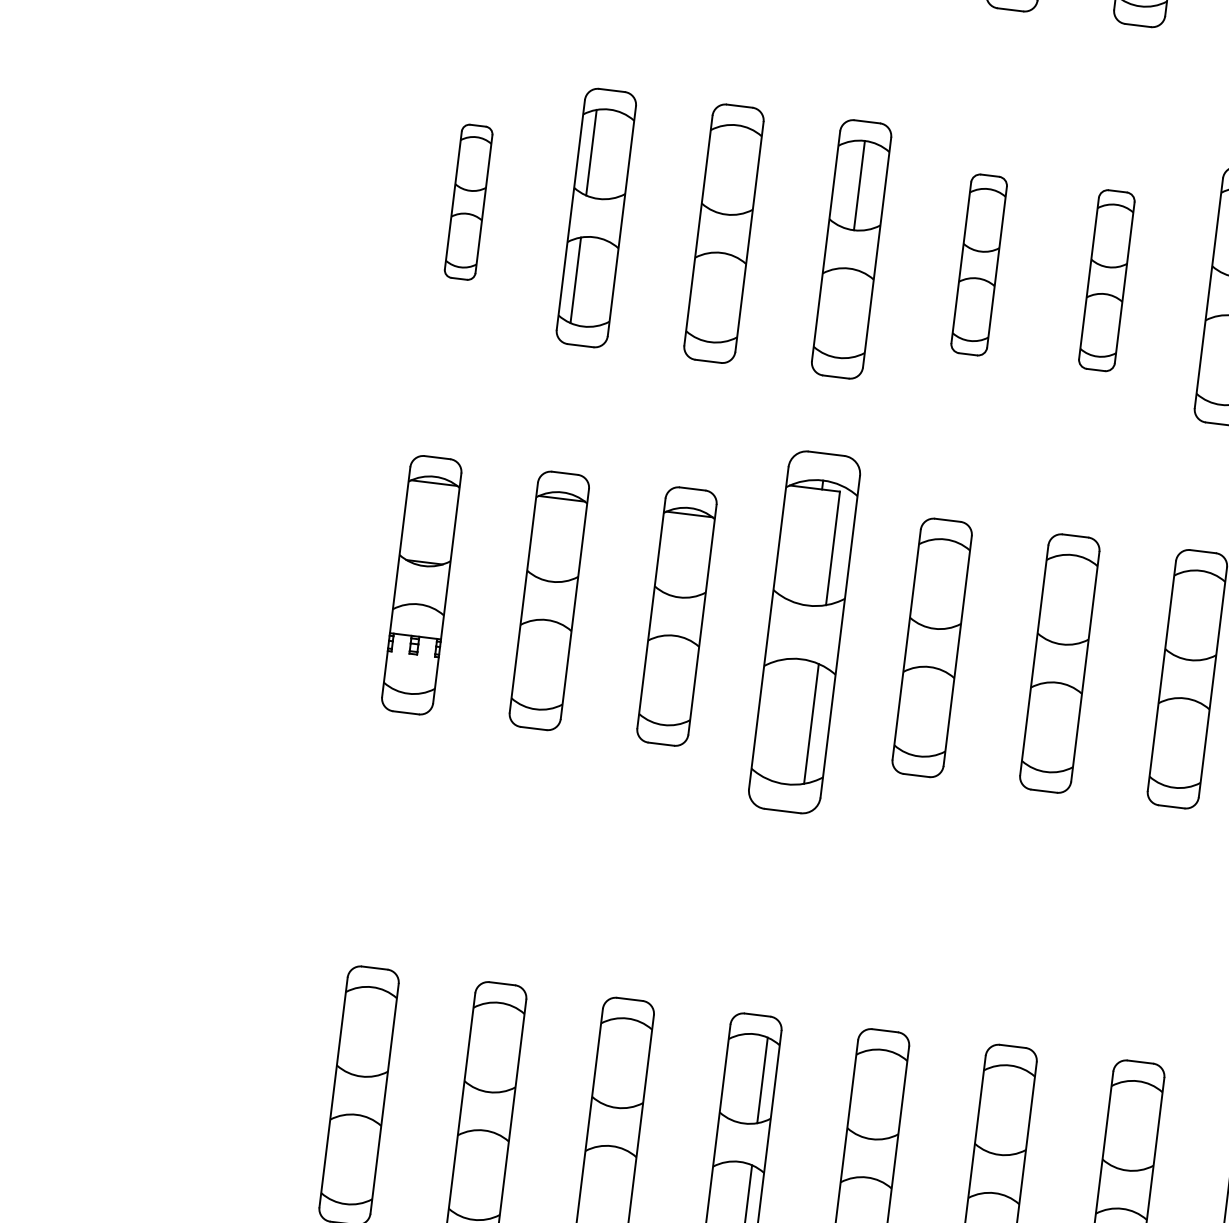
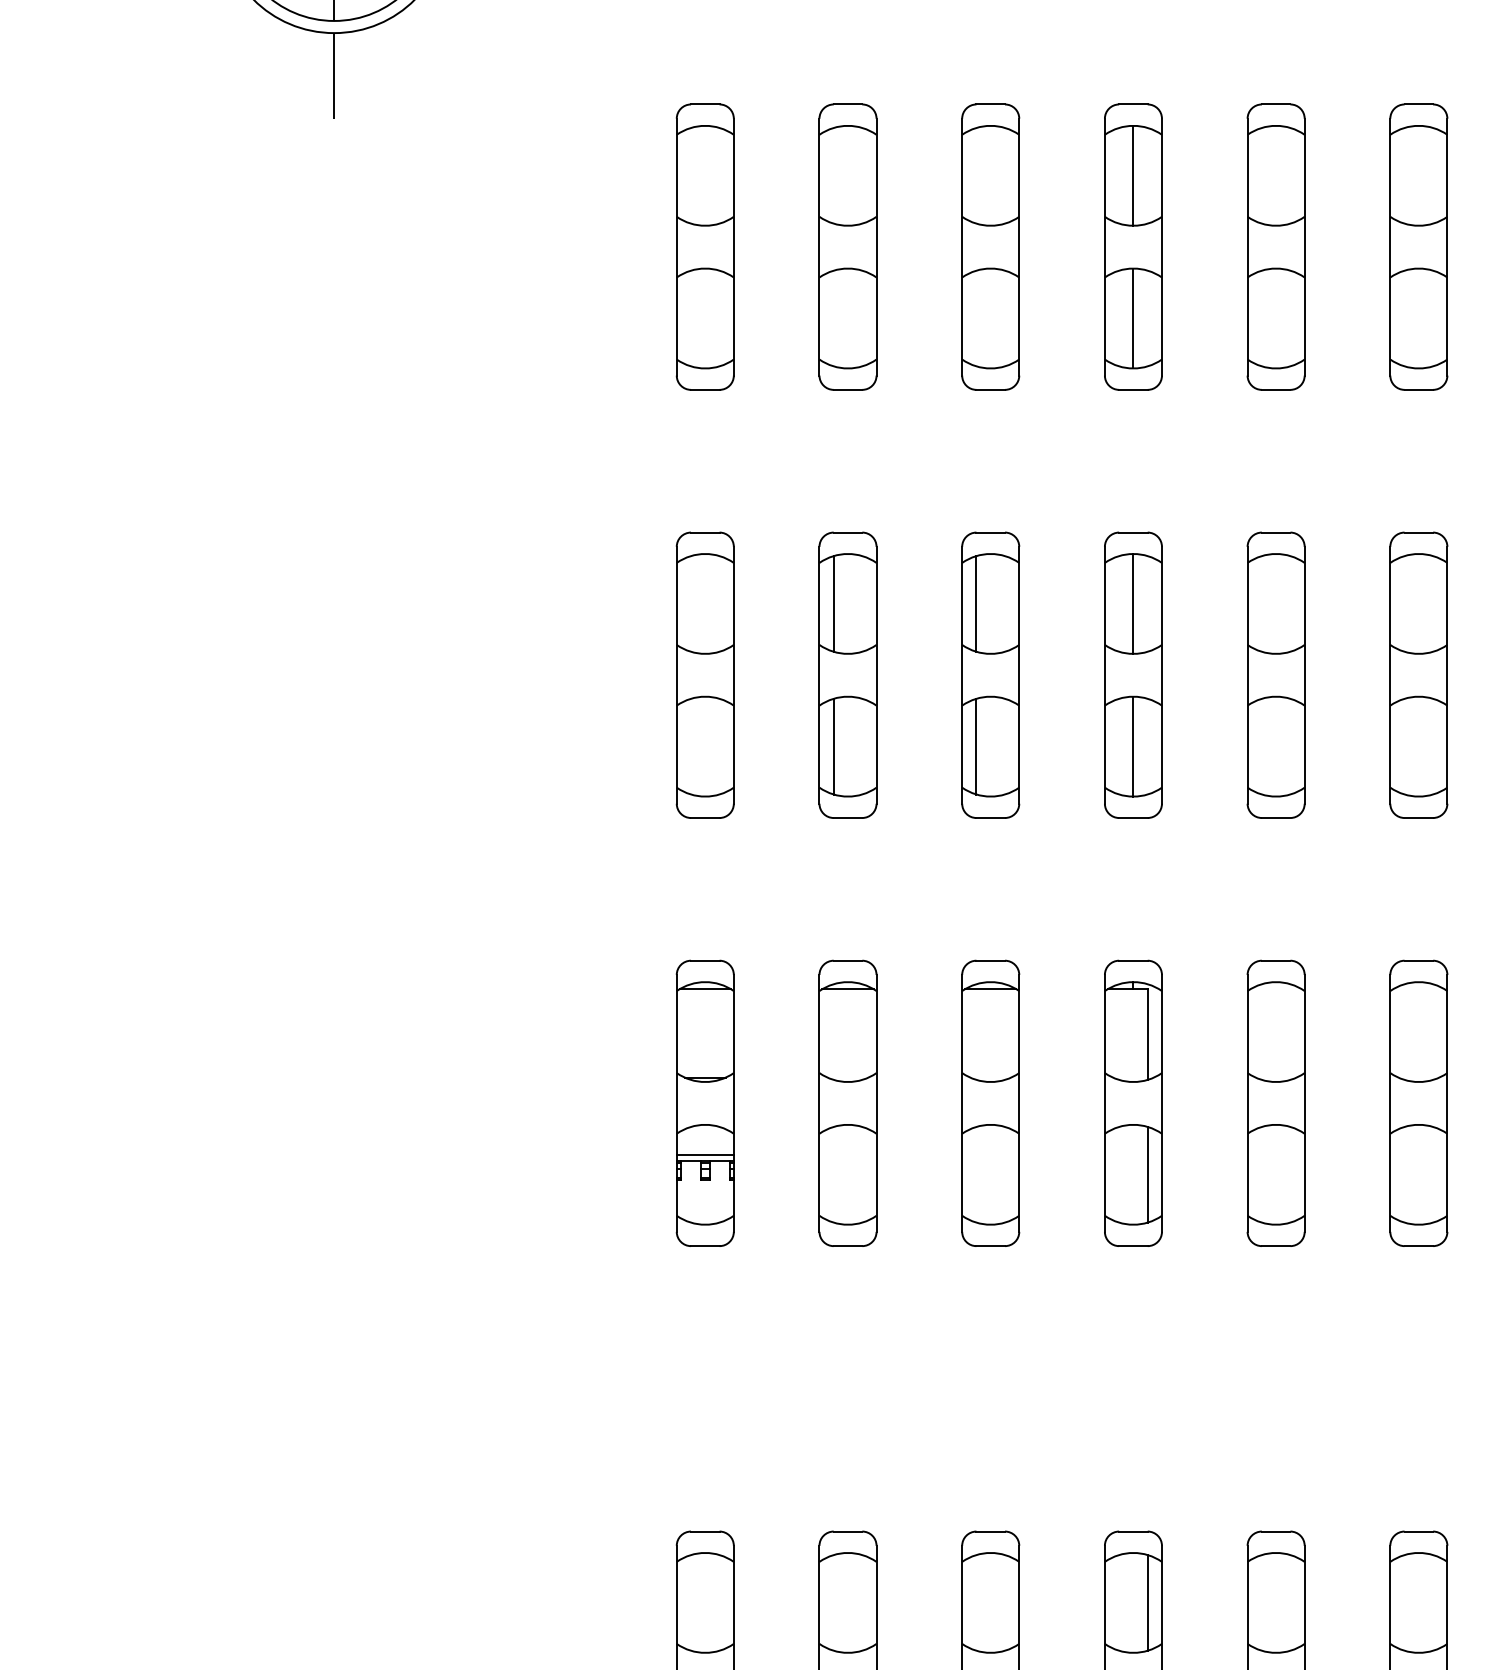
line: (719, 167) -> (976, 603), added
part: (468, 201) -> (704, 674), size x1.67
part: (978, 264) -> (1275, 674), size x1.43
part: (1106, 280) -> (1418, 674), size x1.43
line: (703, 295) -> (976, 746), added
line: (843, 313) -> (1133, 746), added
line: (415, 630) -> (704, 1154), added
part: (804, 631) -> (1133, 1102), size x0.71

